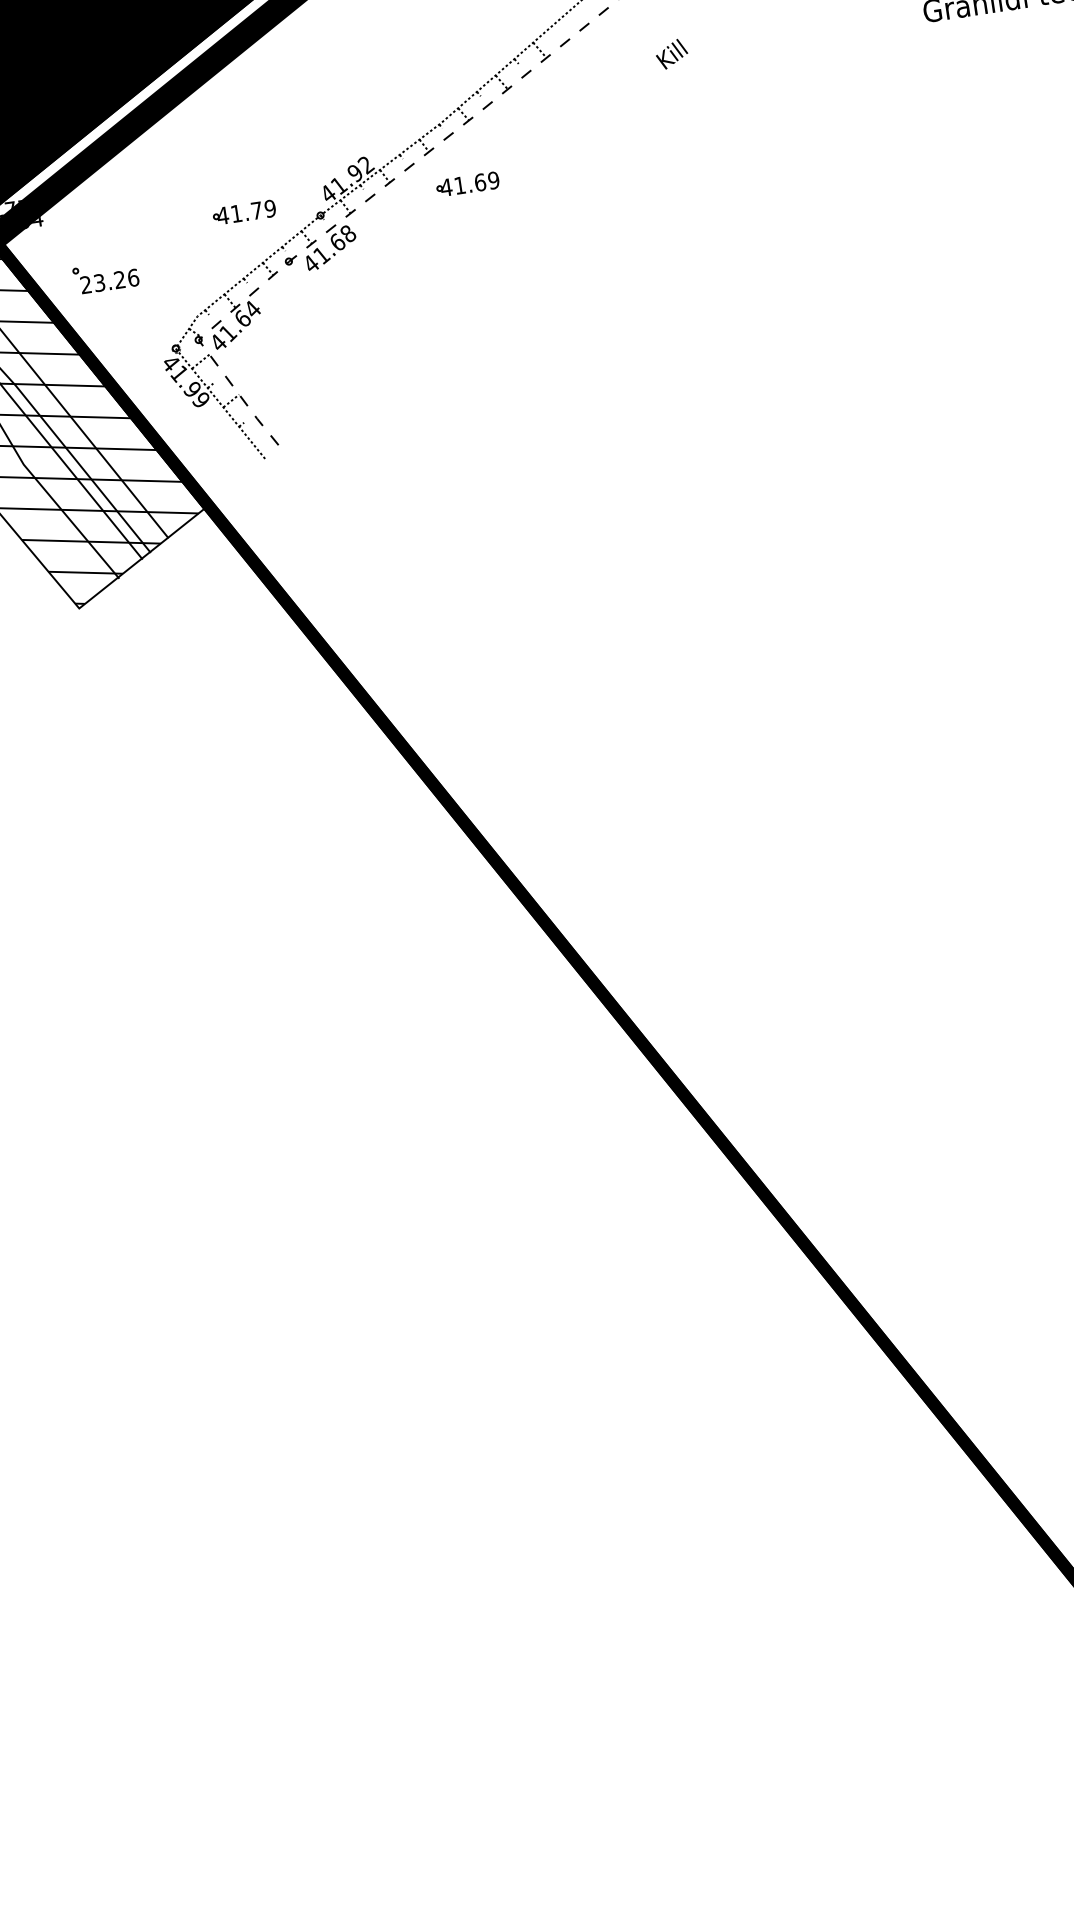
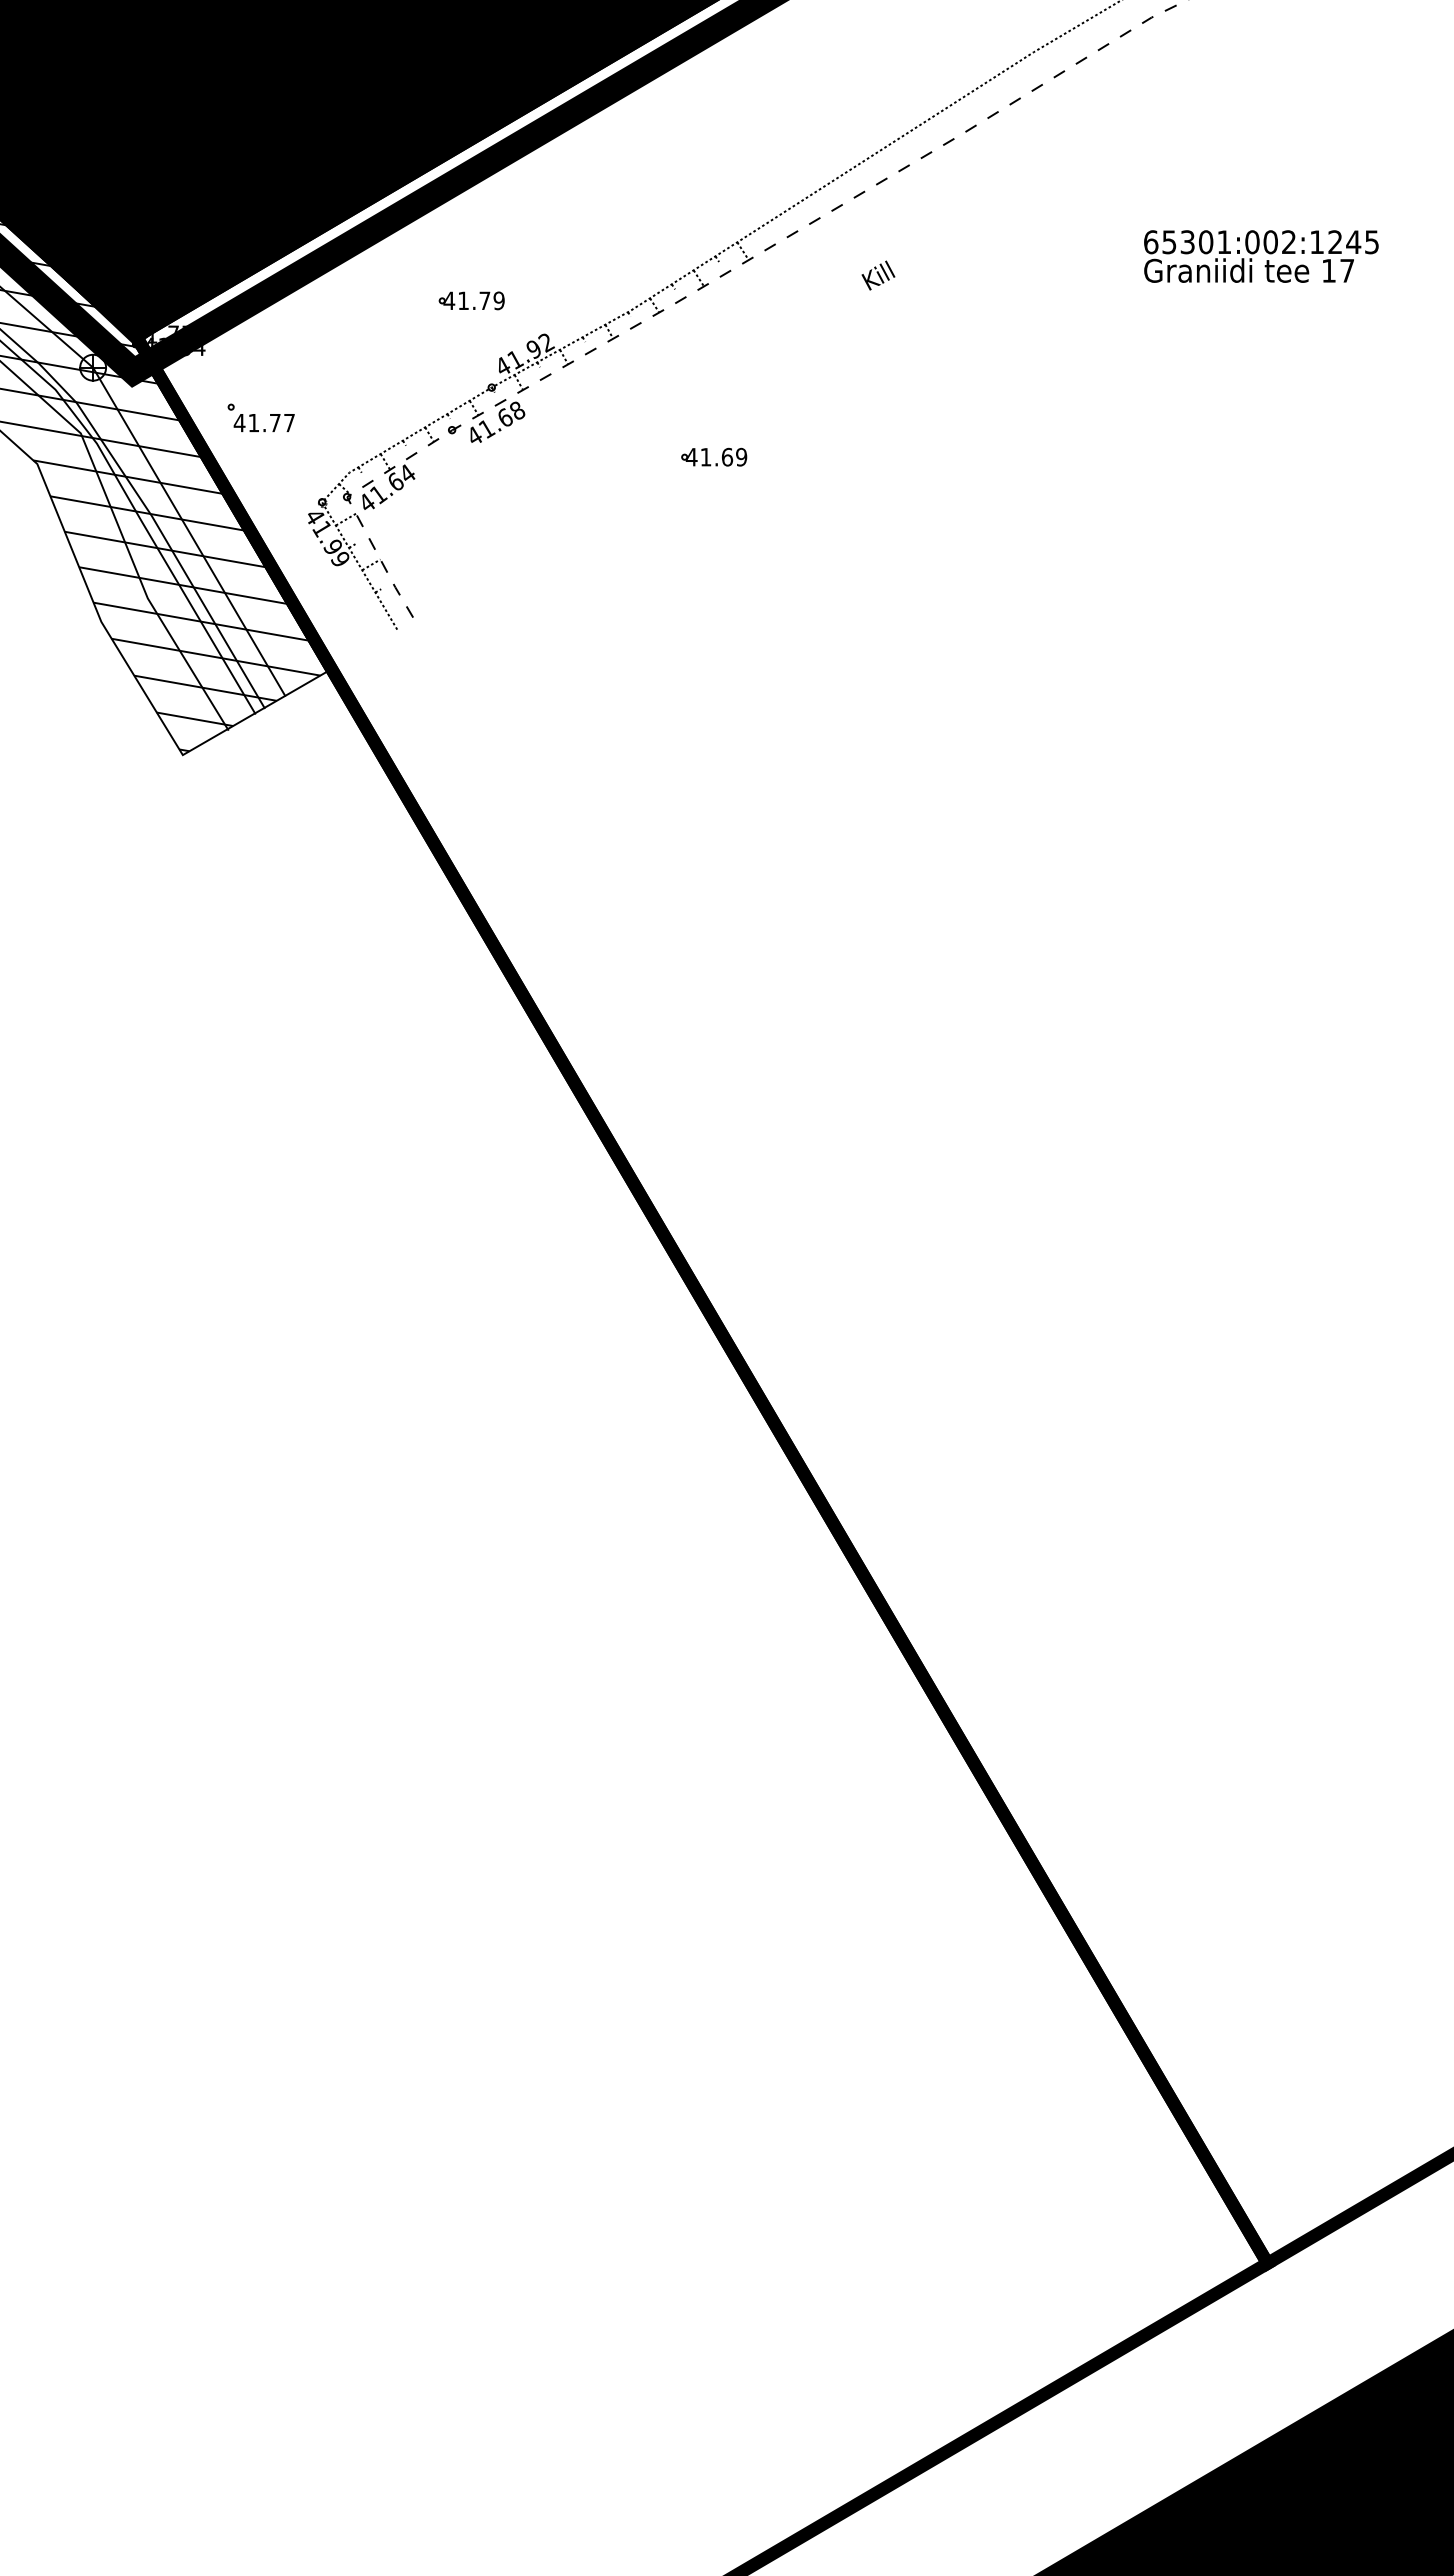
part: (461, 184) -> (707, 456), moved
part: (247, 217) -> (474, 306), moved
text: (109, 280) -> (264, 422), 23.26 -> 41.77

